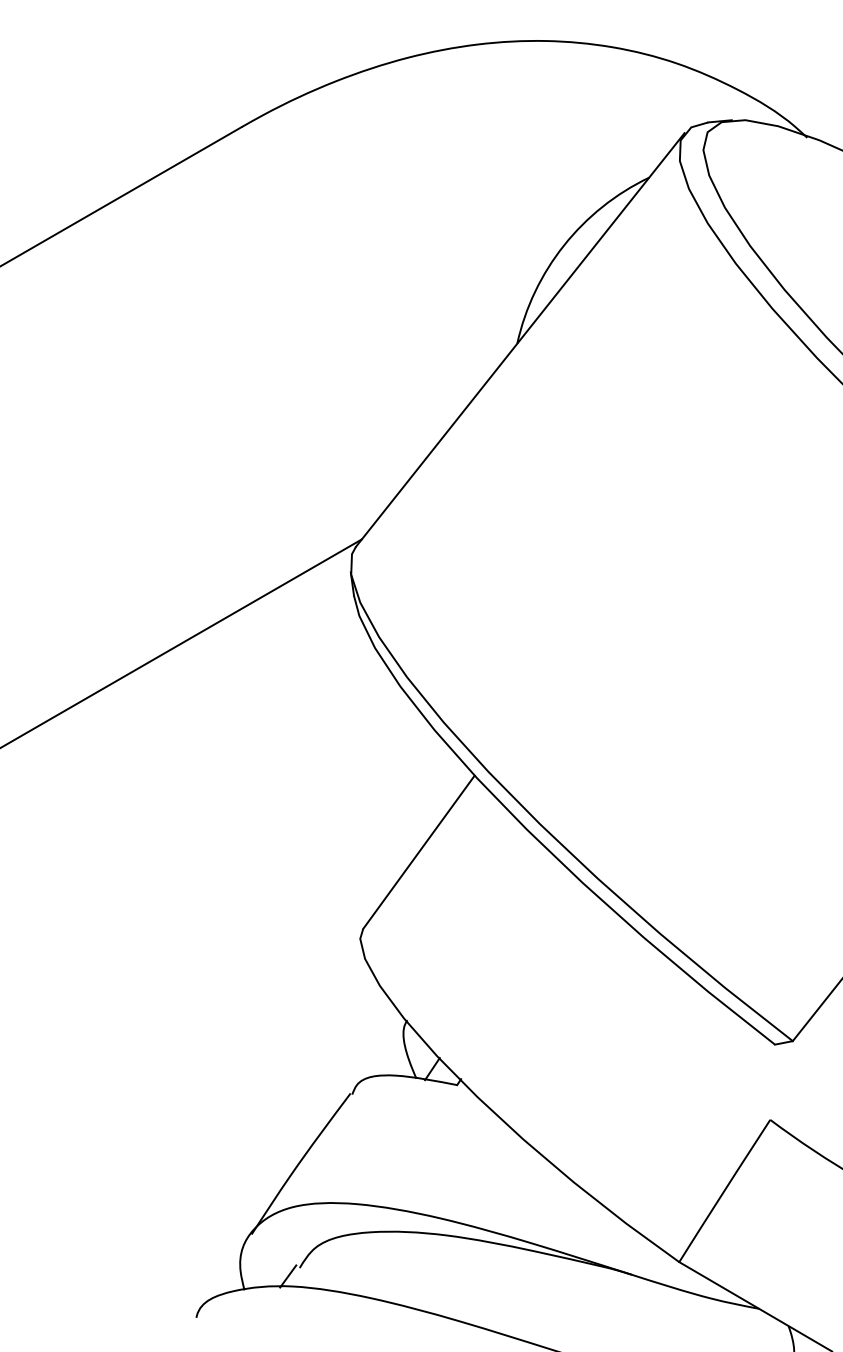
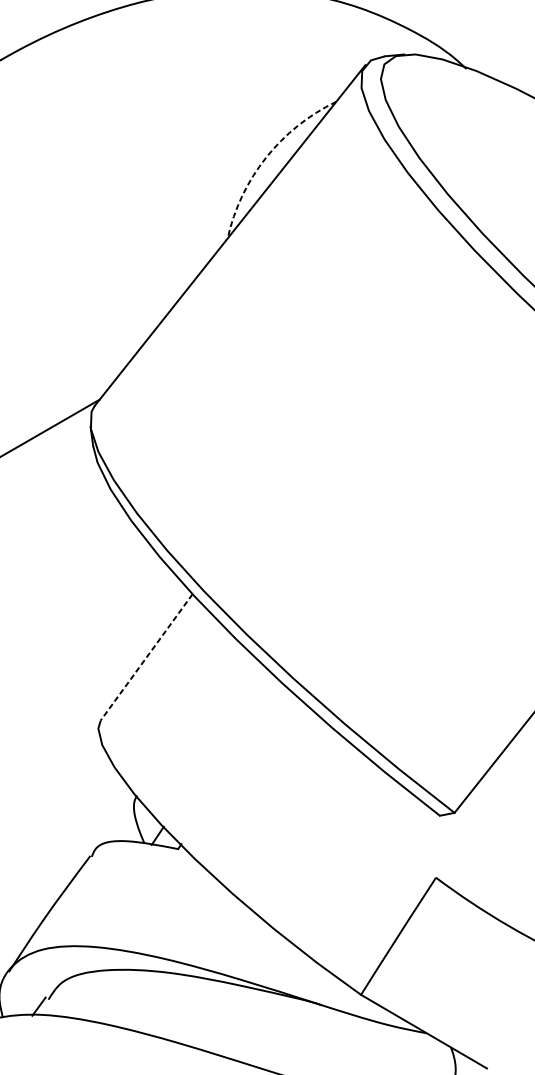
arc: (564, 245) -> (266, 157), solid -> dashed
line: (418, 852) -> (146, 657), solid -> dashed

